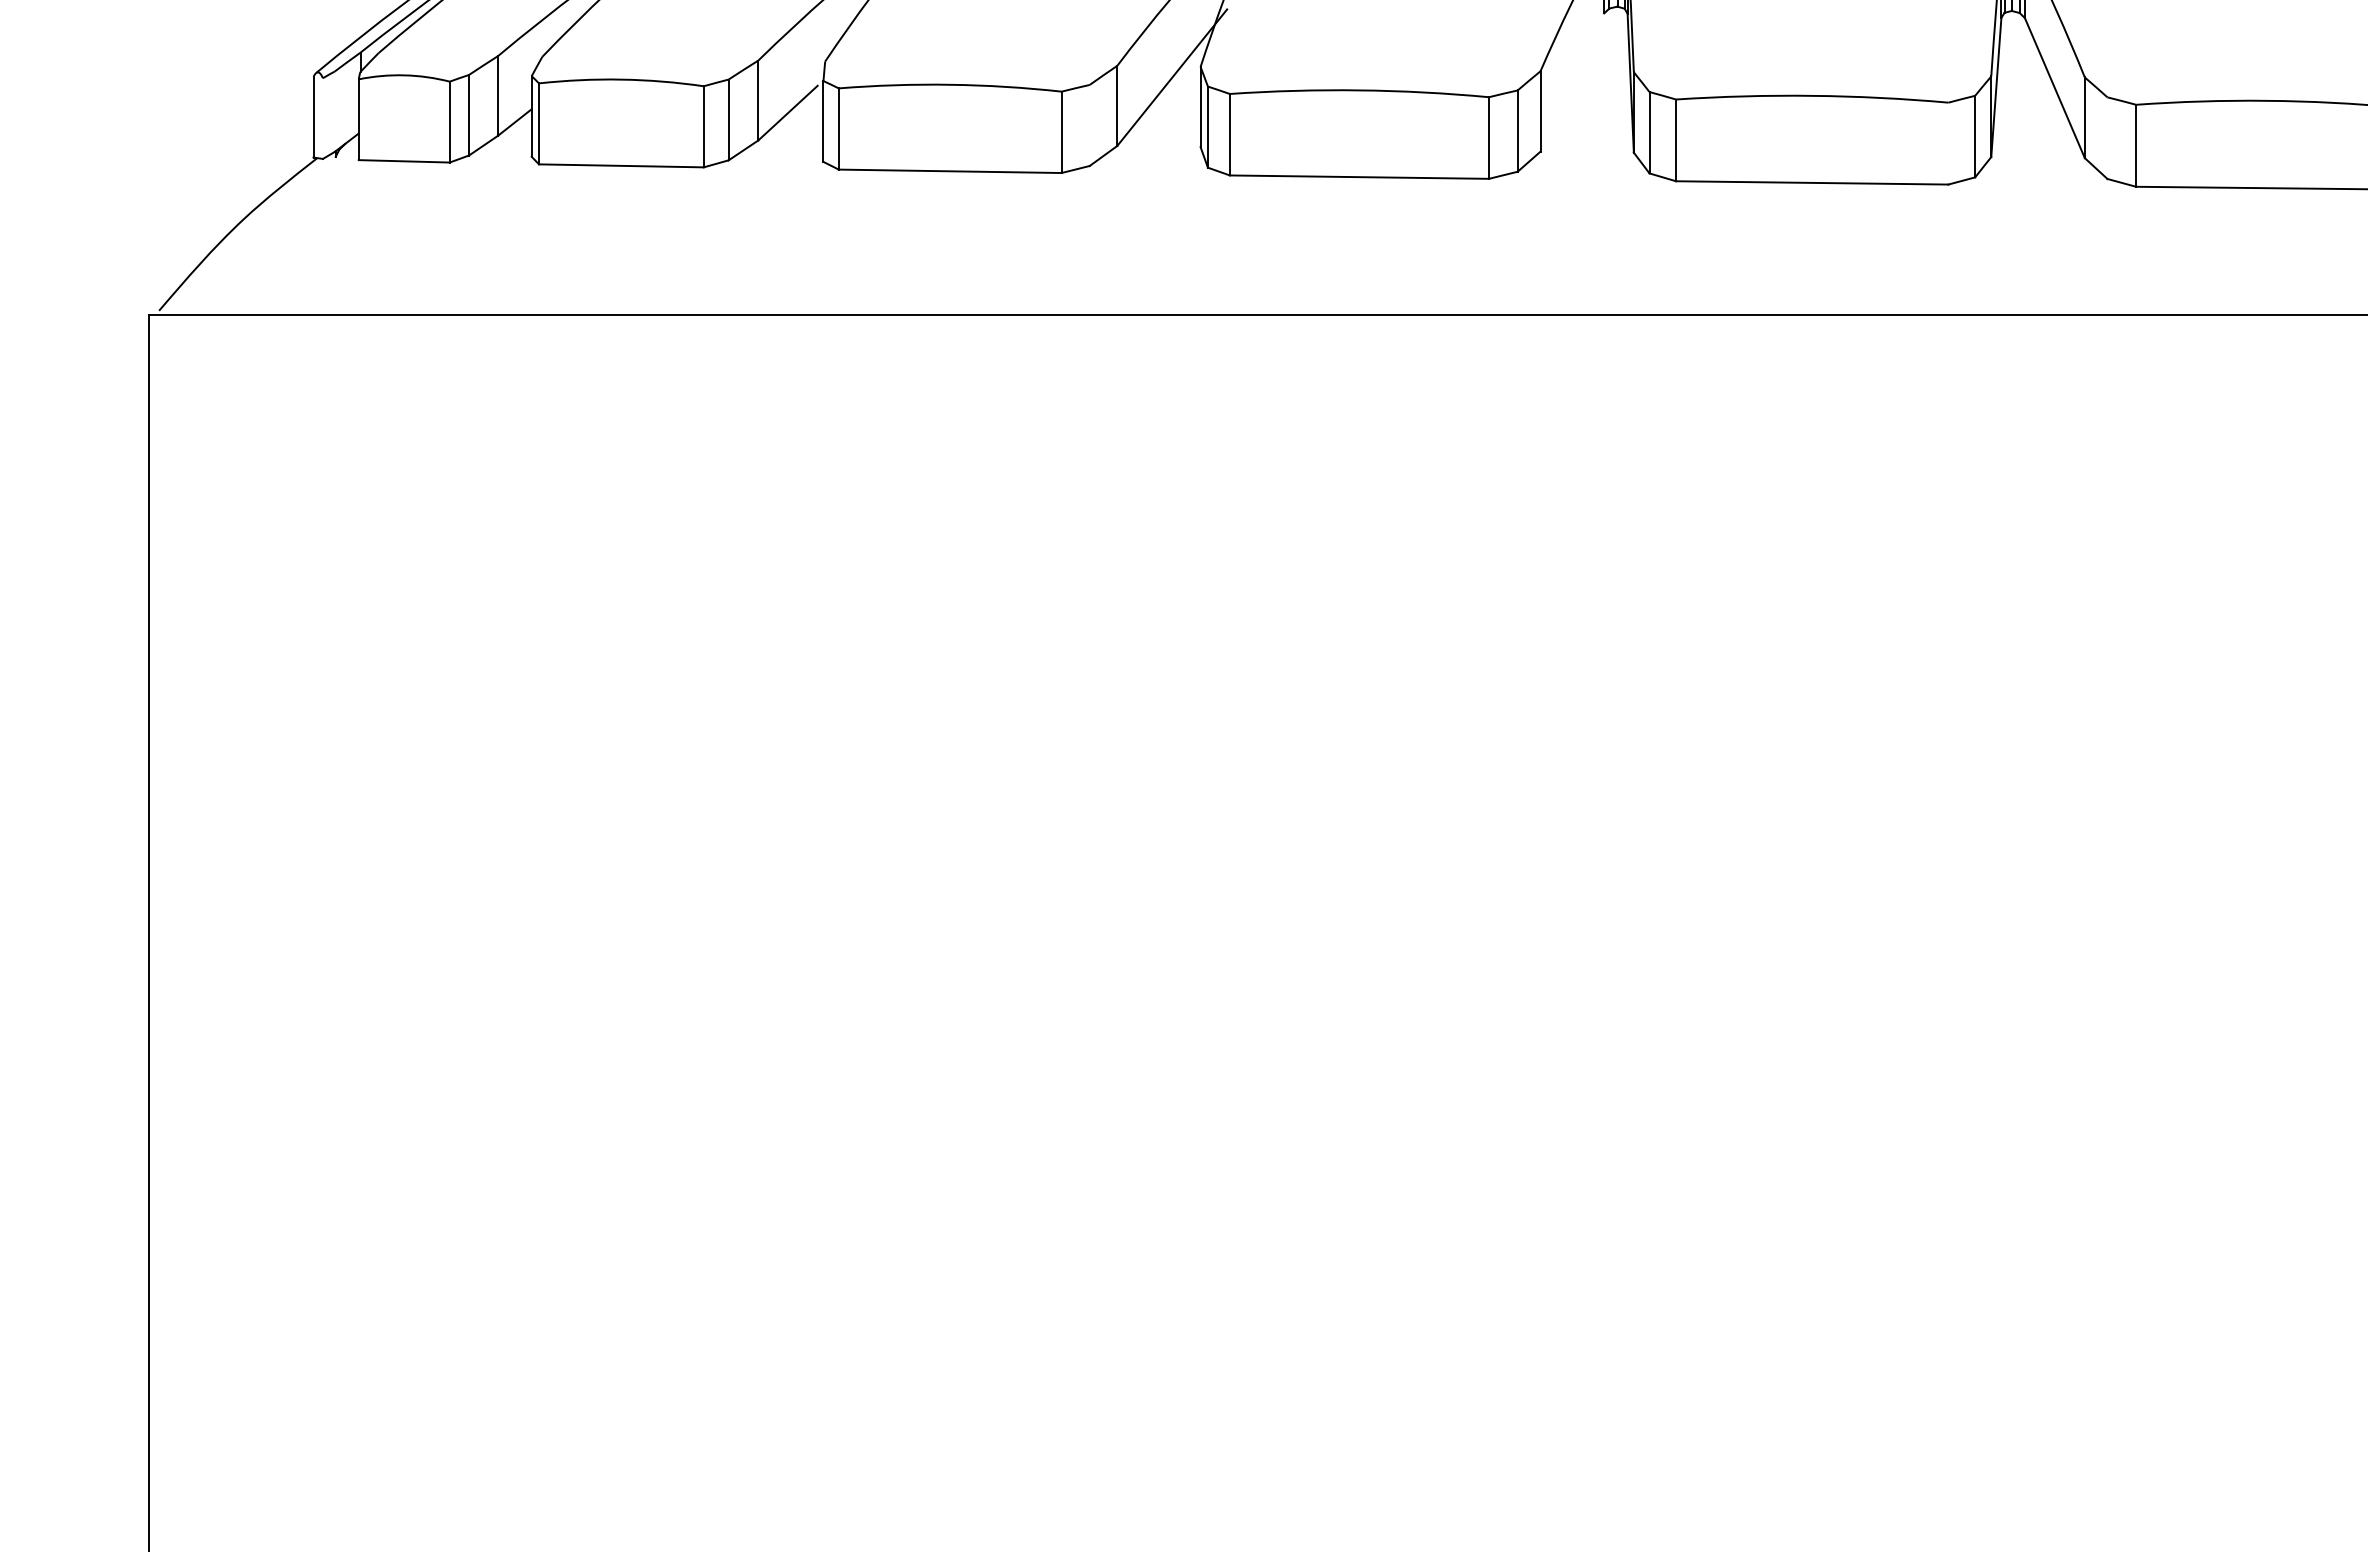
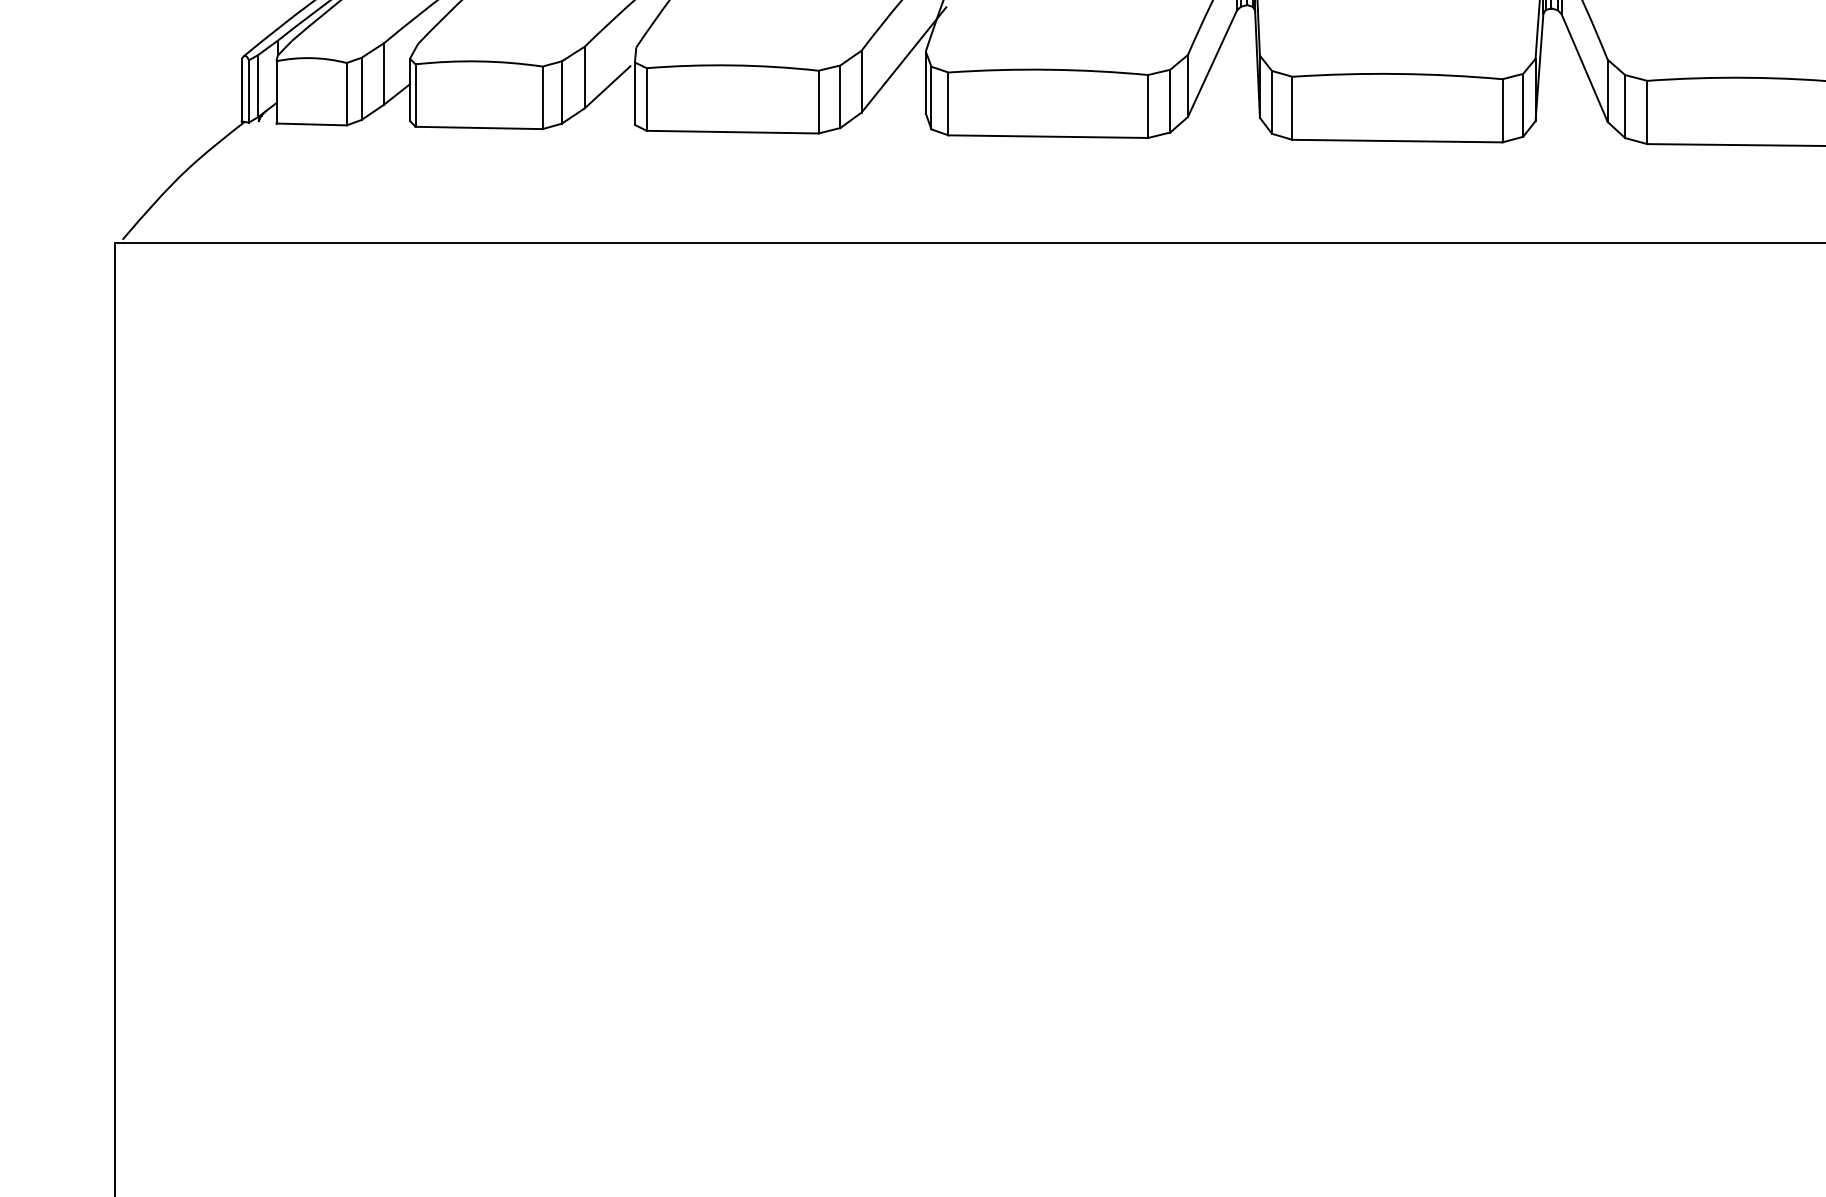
line: (1572, 82) -> (1212, 63), added
line: (334, 111) -> (257, 86), added
line: (322, 118) -> (248, 91), added
line: (1089, 124) -> (840, 96), added
line: (2107, 137) -> (1625, 106), added
line: (1948, 143) -> (1502, 110), added

